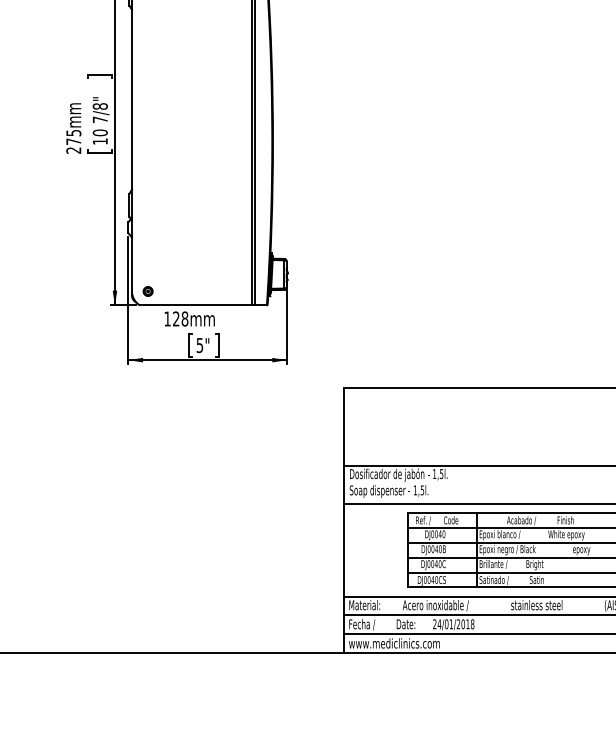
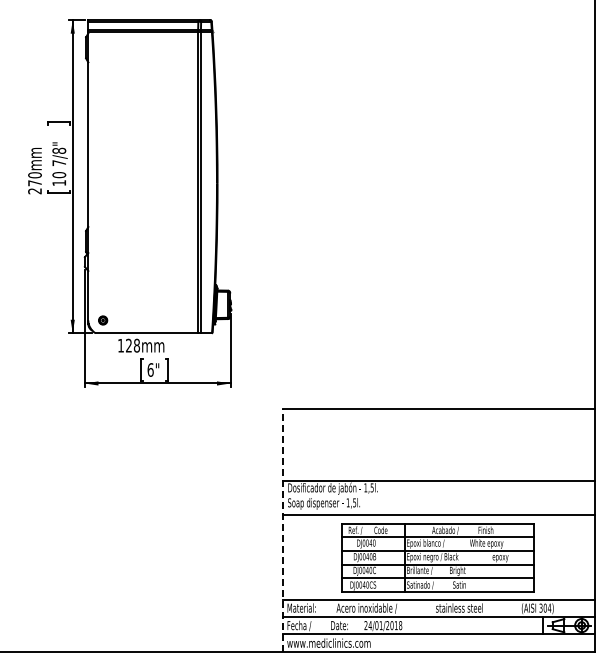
text: (73, 133) -> (34, 175), 275mm -> 270mm
text: (199, 344) -> (150, 369), 5" -> 6"
line: (344, 520) -> (283, 530), solid -> dashed

